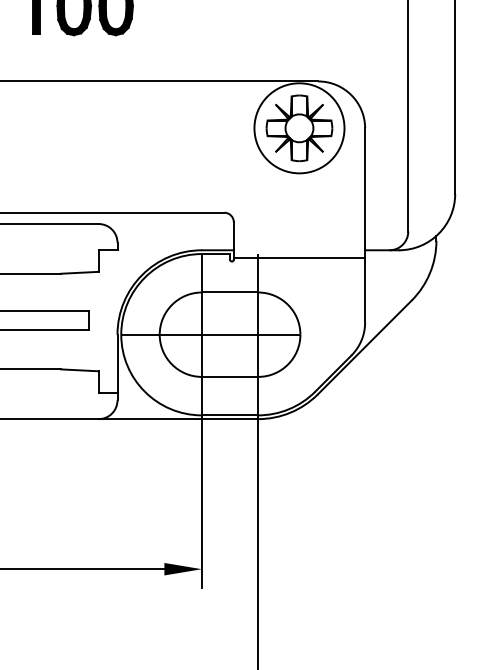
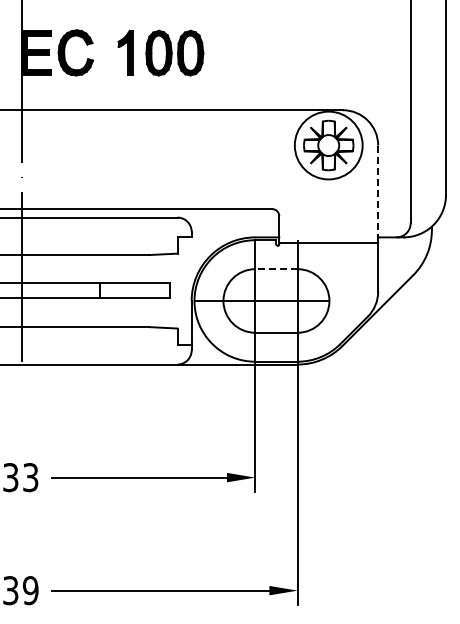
line: (365, 189) -> (378, 191), solid -> dashed
line: (228, 292) -> (275, 269), solid -> dashed

